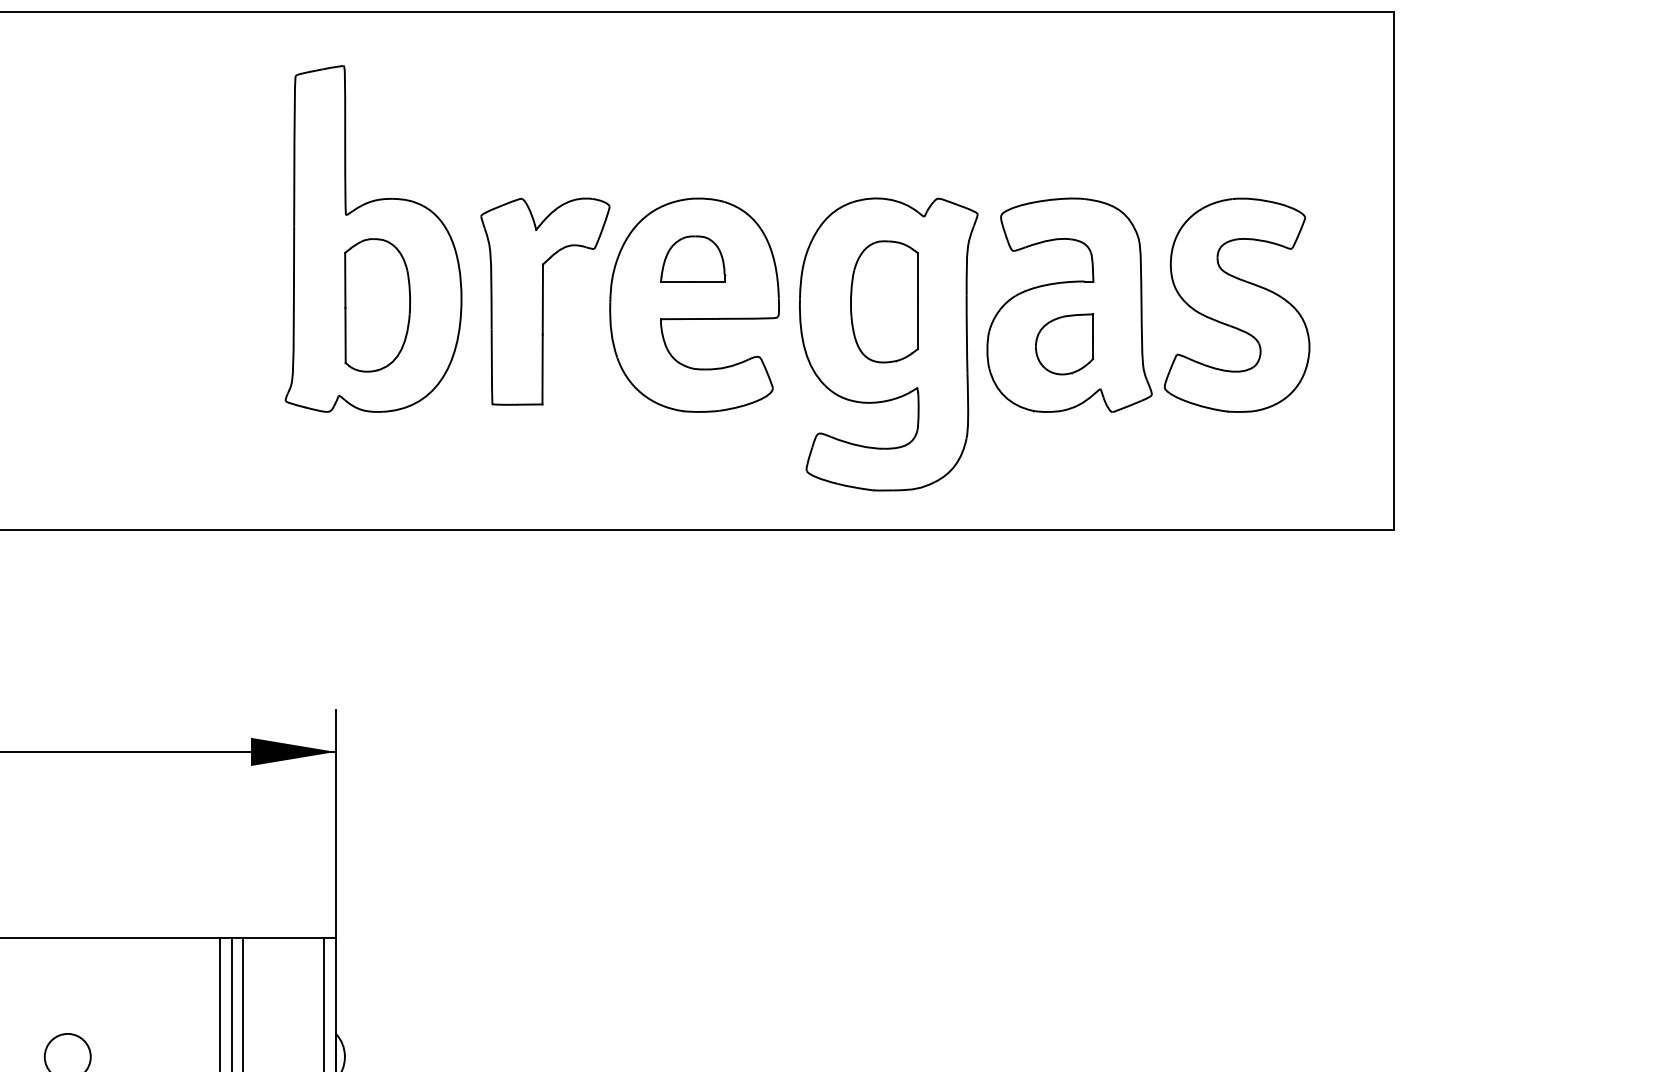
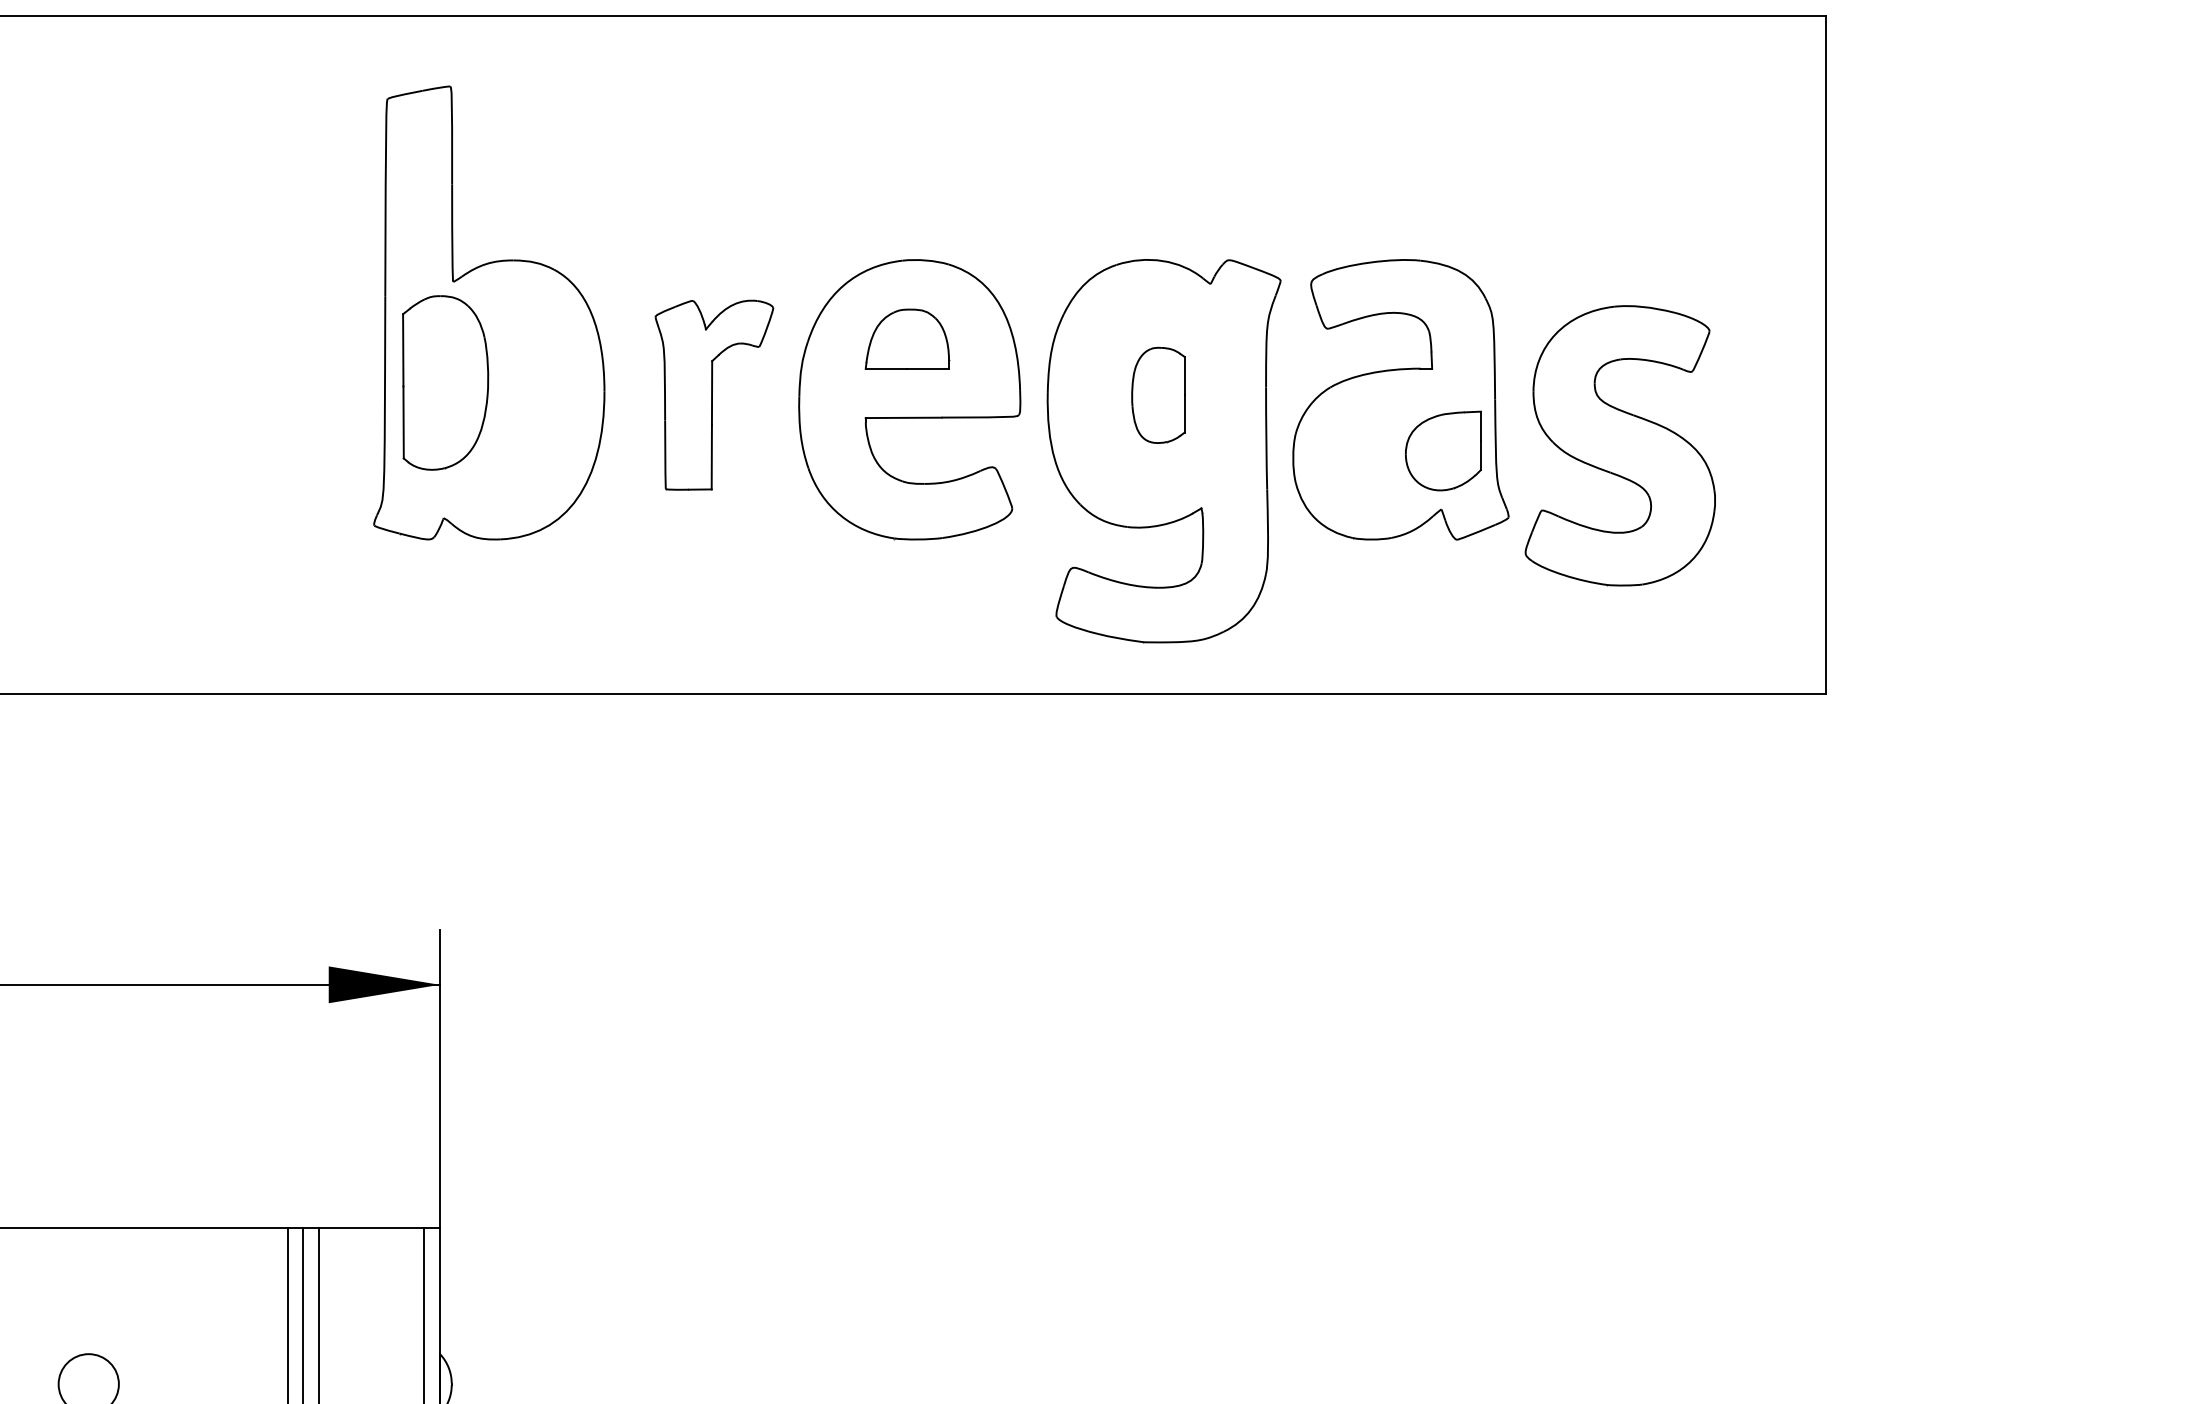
part: (545, 301) -> (714, 395), size x0.7
part: (884, 301) -> (1158, 395), size x0.6
part: (377, 305) -> (445, 382), moved
part: (1236, 305) -> (1619, 445), moved
part: (1064, 343) -> (1443, 450), moved

